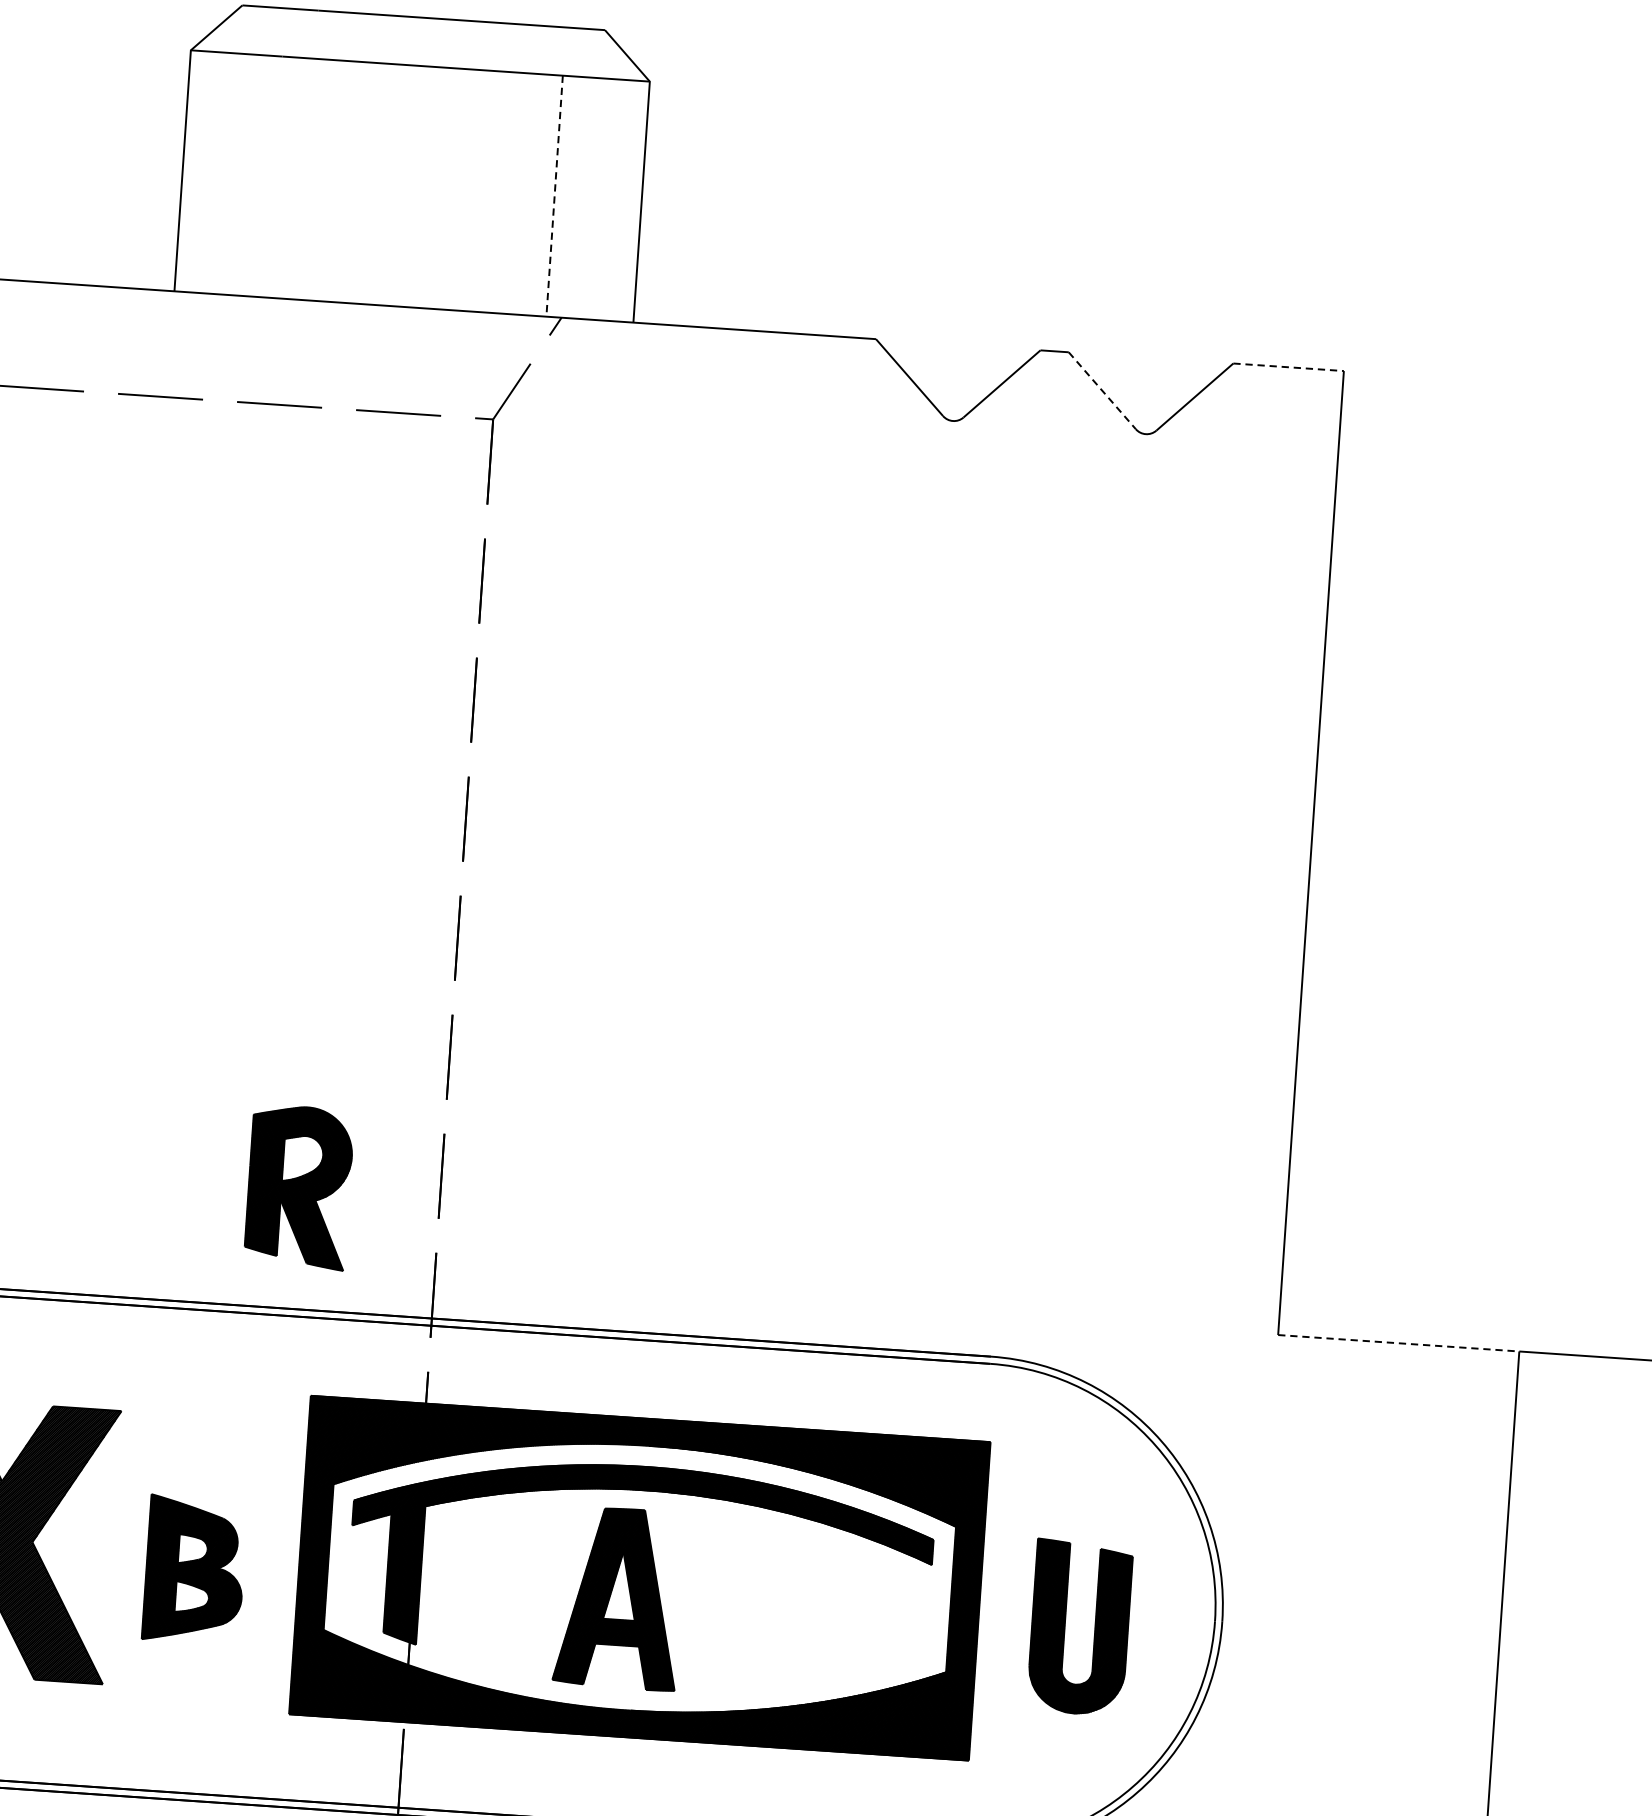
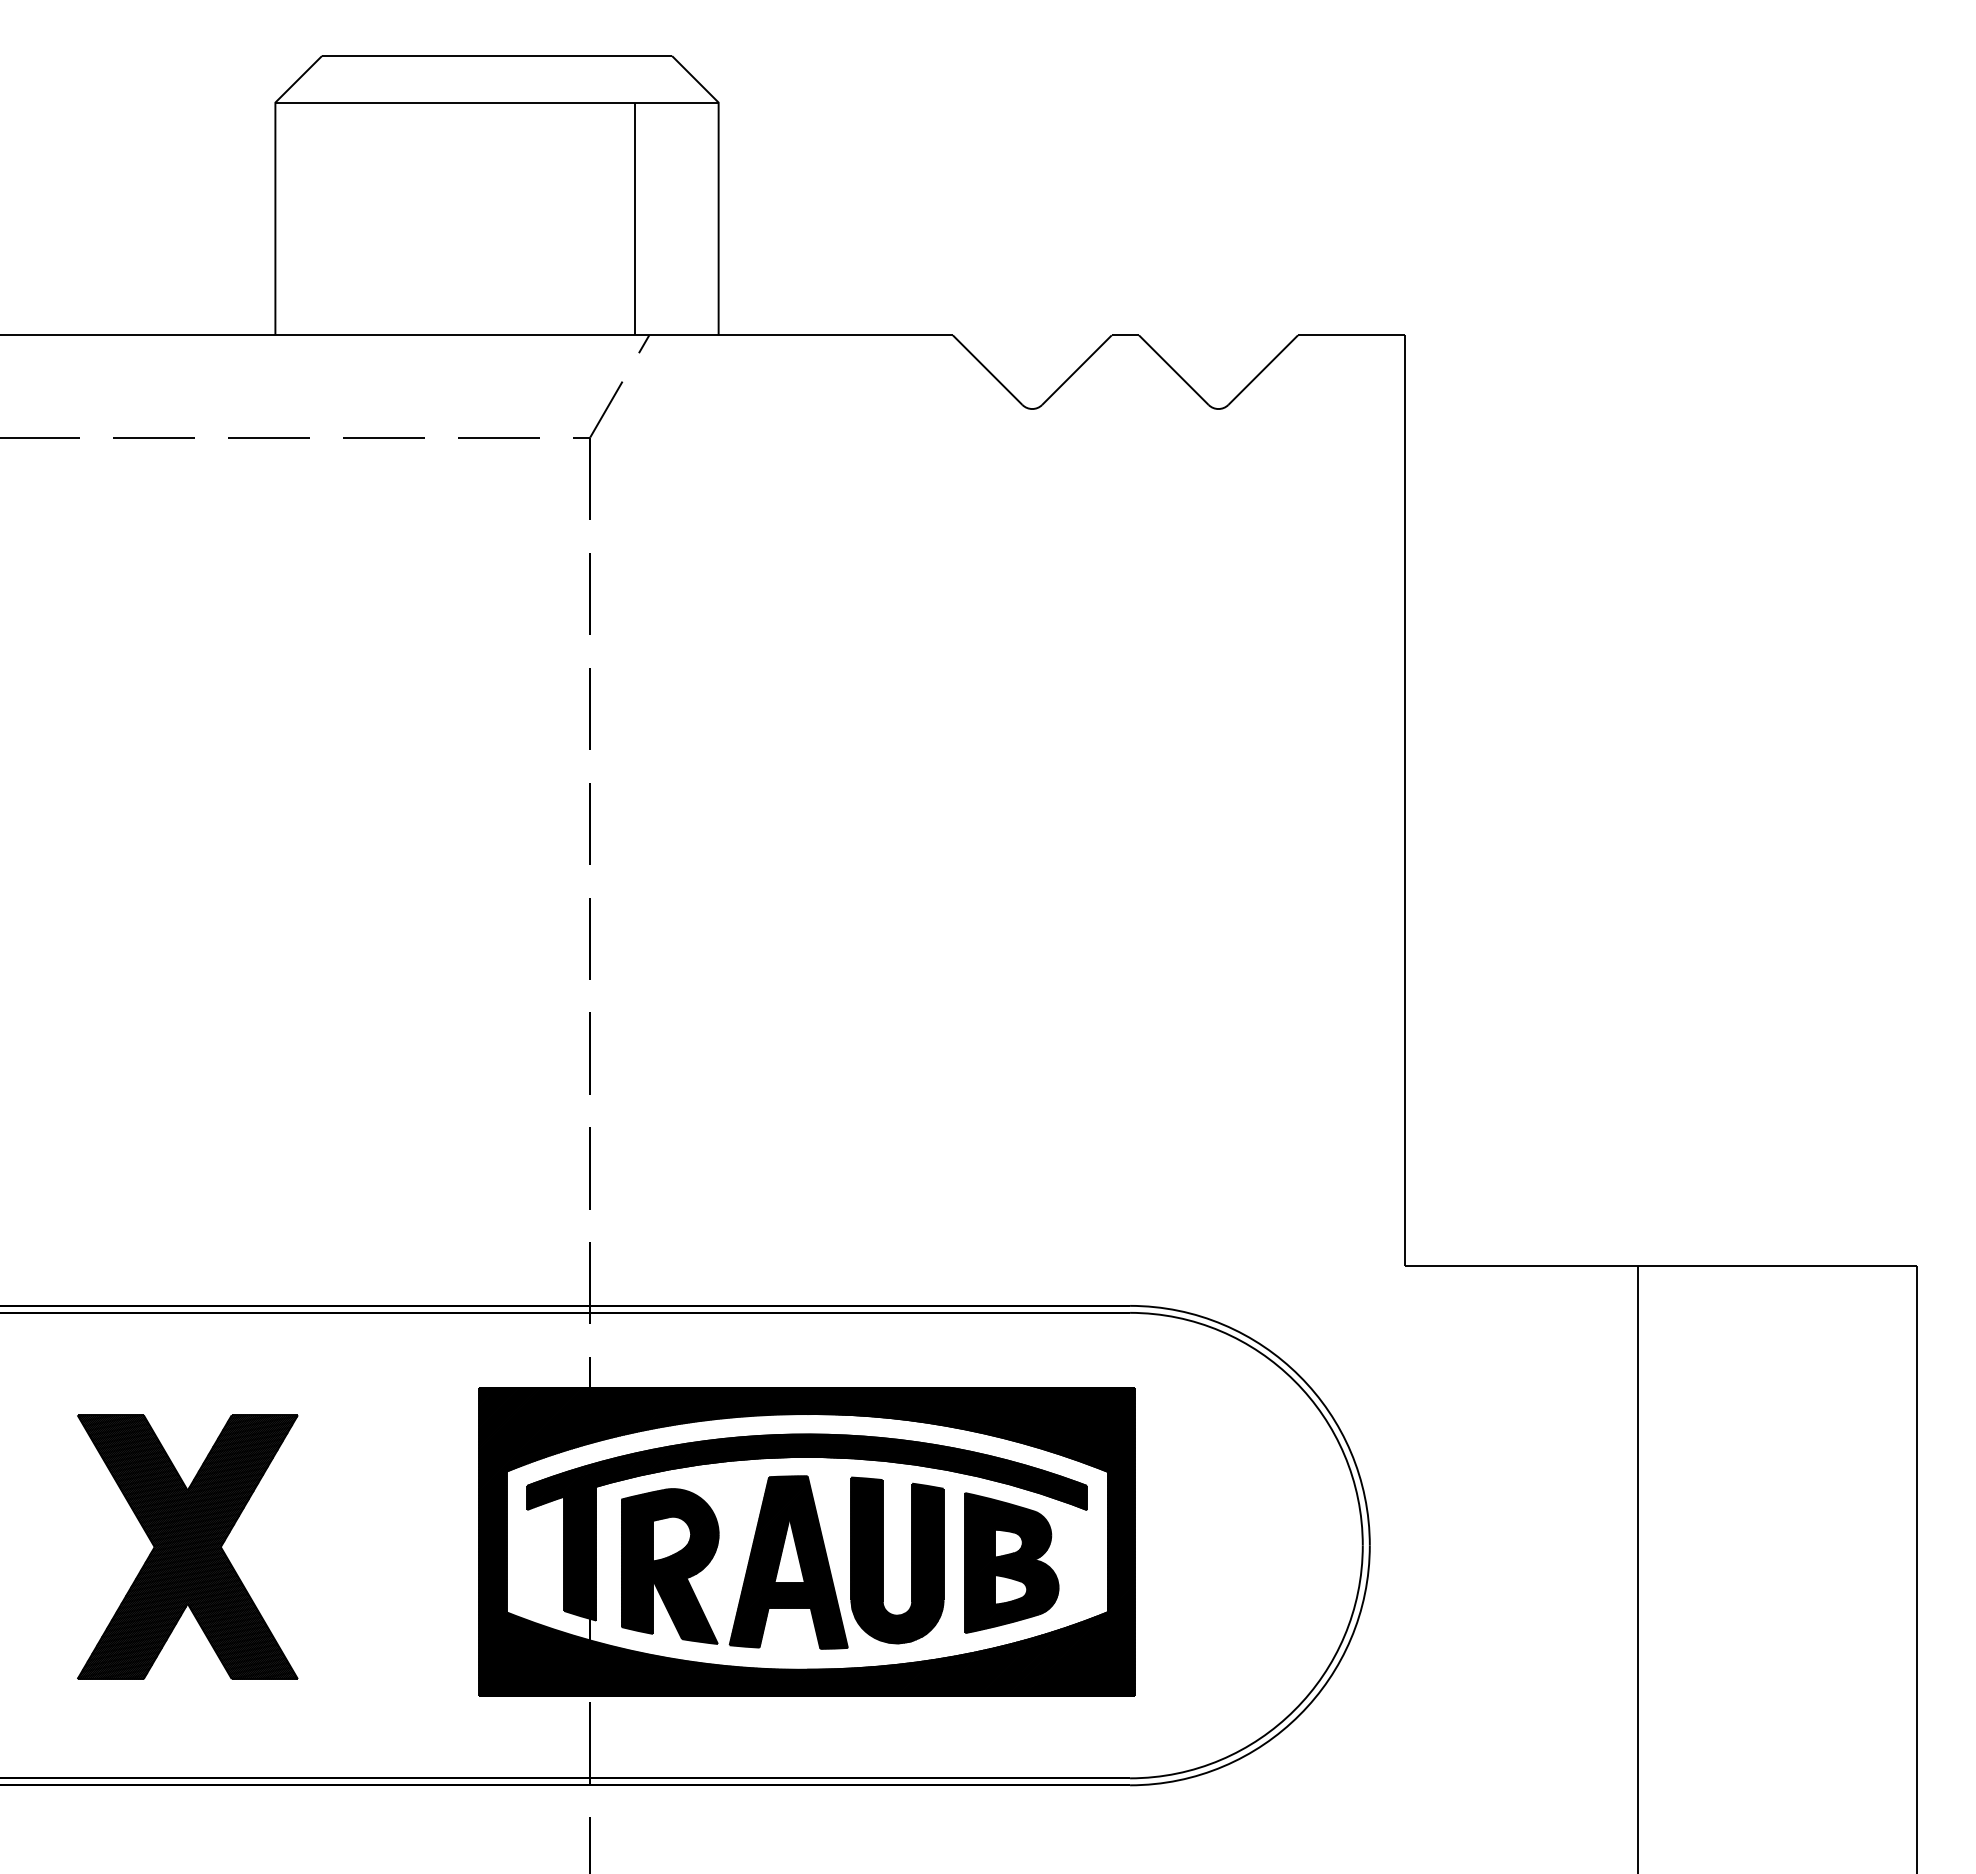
line: (554, 196) -> (634, 219), dashed -> solid
line: (1288, 367) -> (1351, 335), dashed -> solid
line: (1102, 391) -> (1174, 370), dashed -> solid
part: (299, 1187) -> (670, 1566), moved
line: (1399, 1343) -> (1521, 1266), dashed -> solid
part: (194, 1569) -> (1011, 1562), moved
part: (1065, 1626) -> (883, 1560), moved

